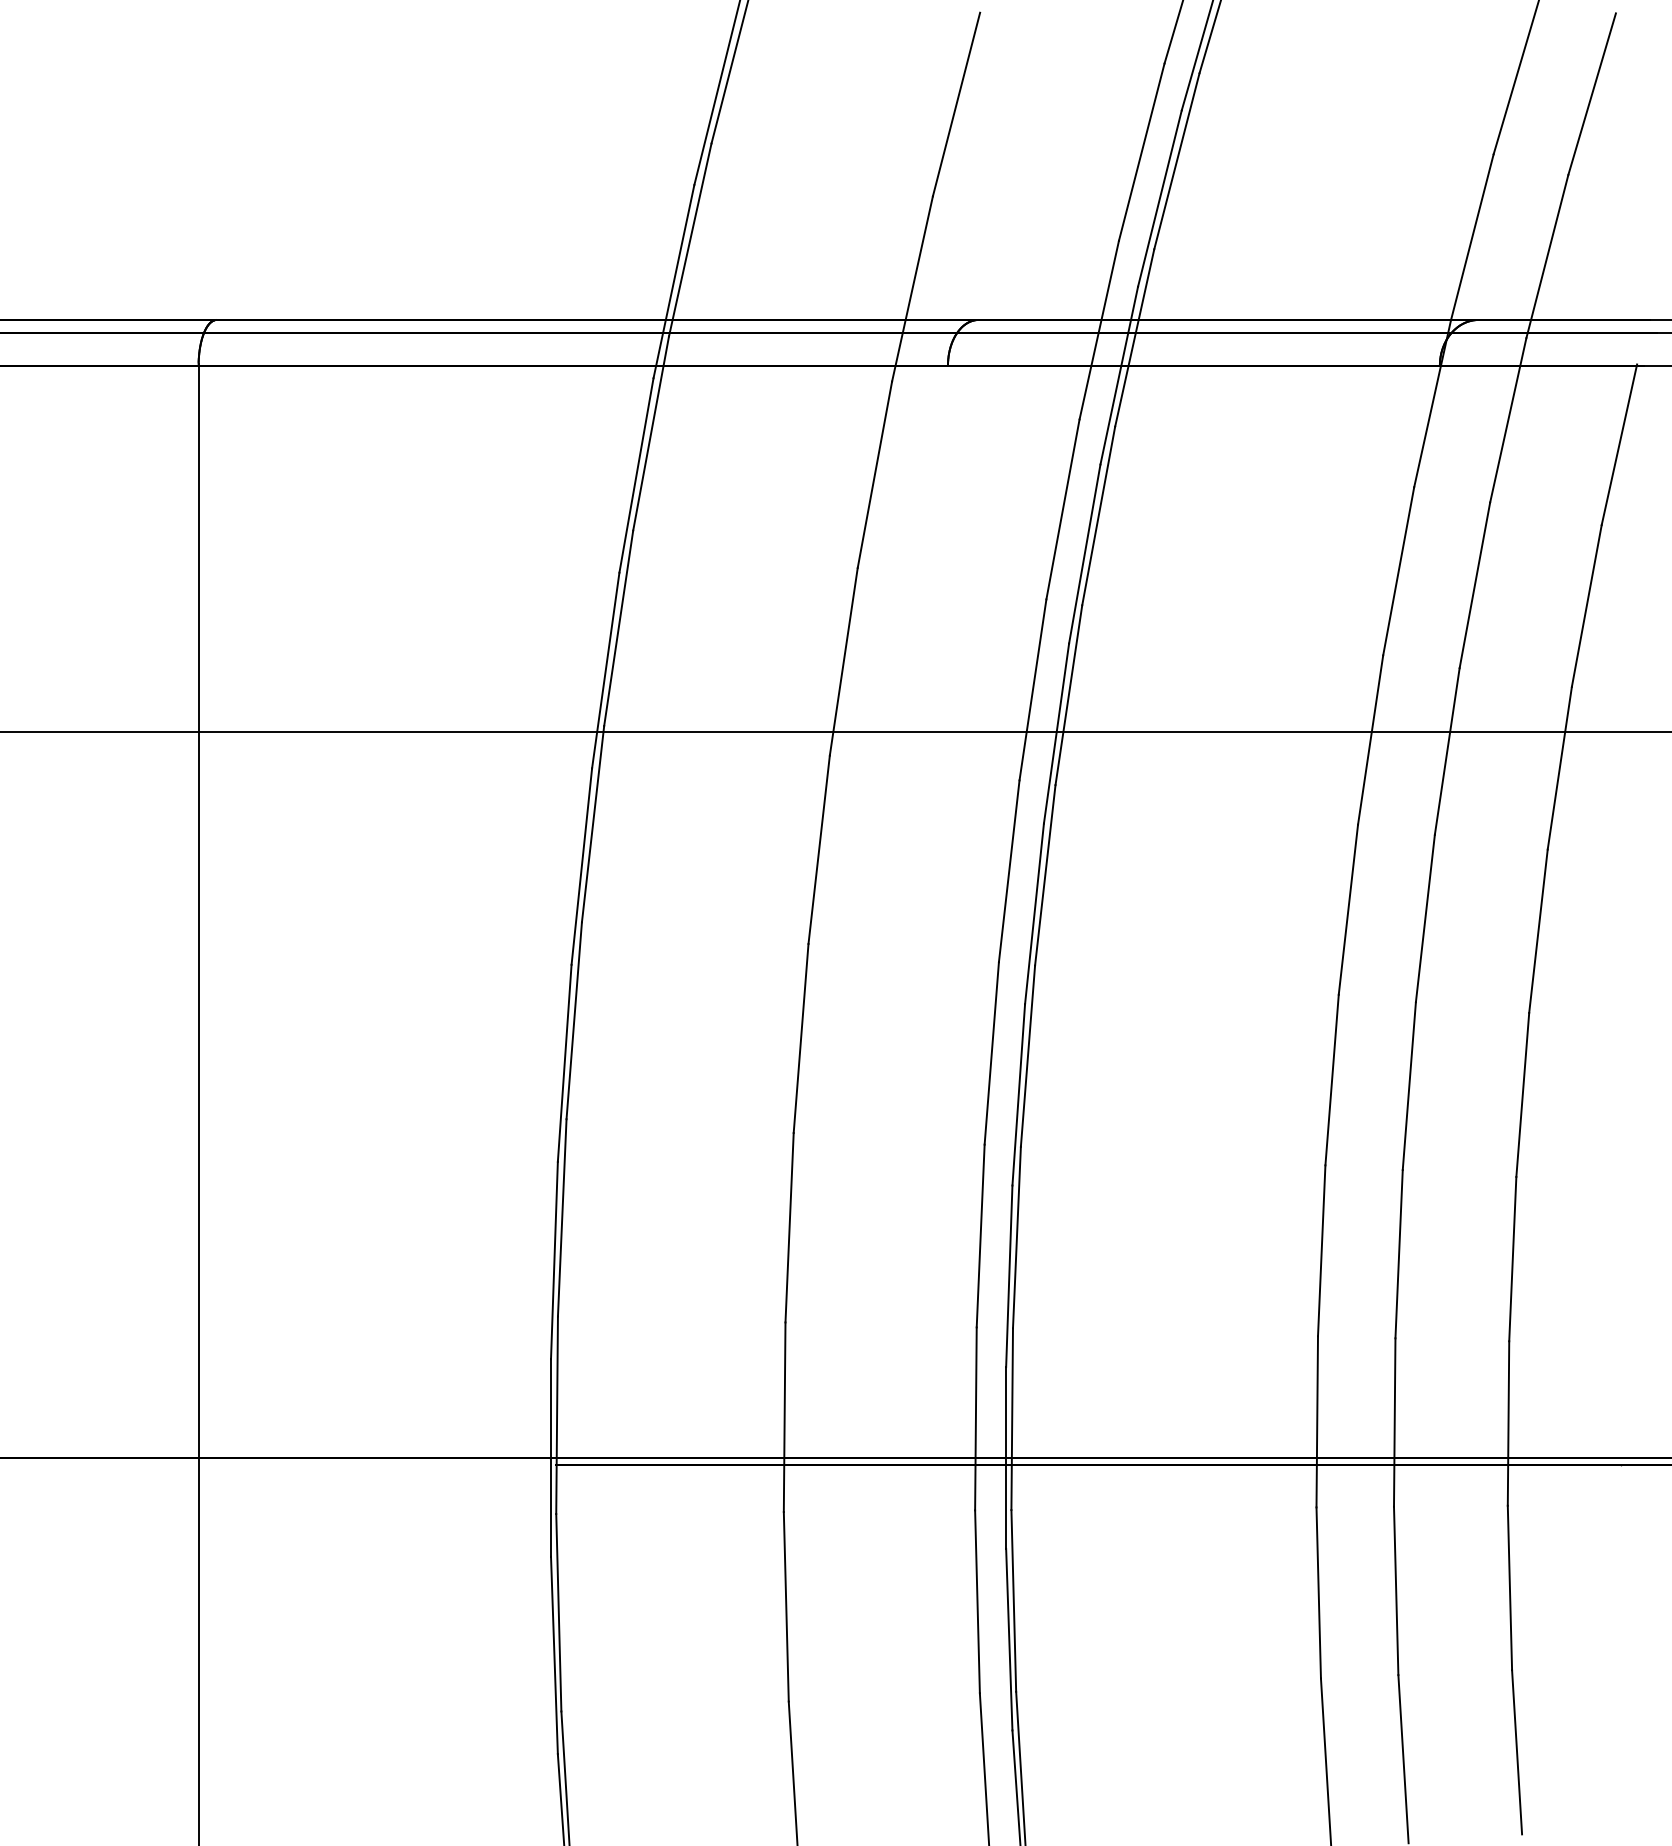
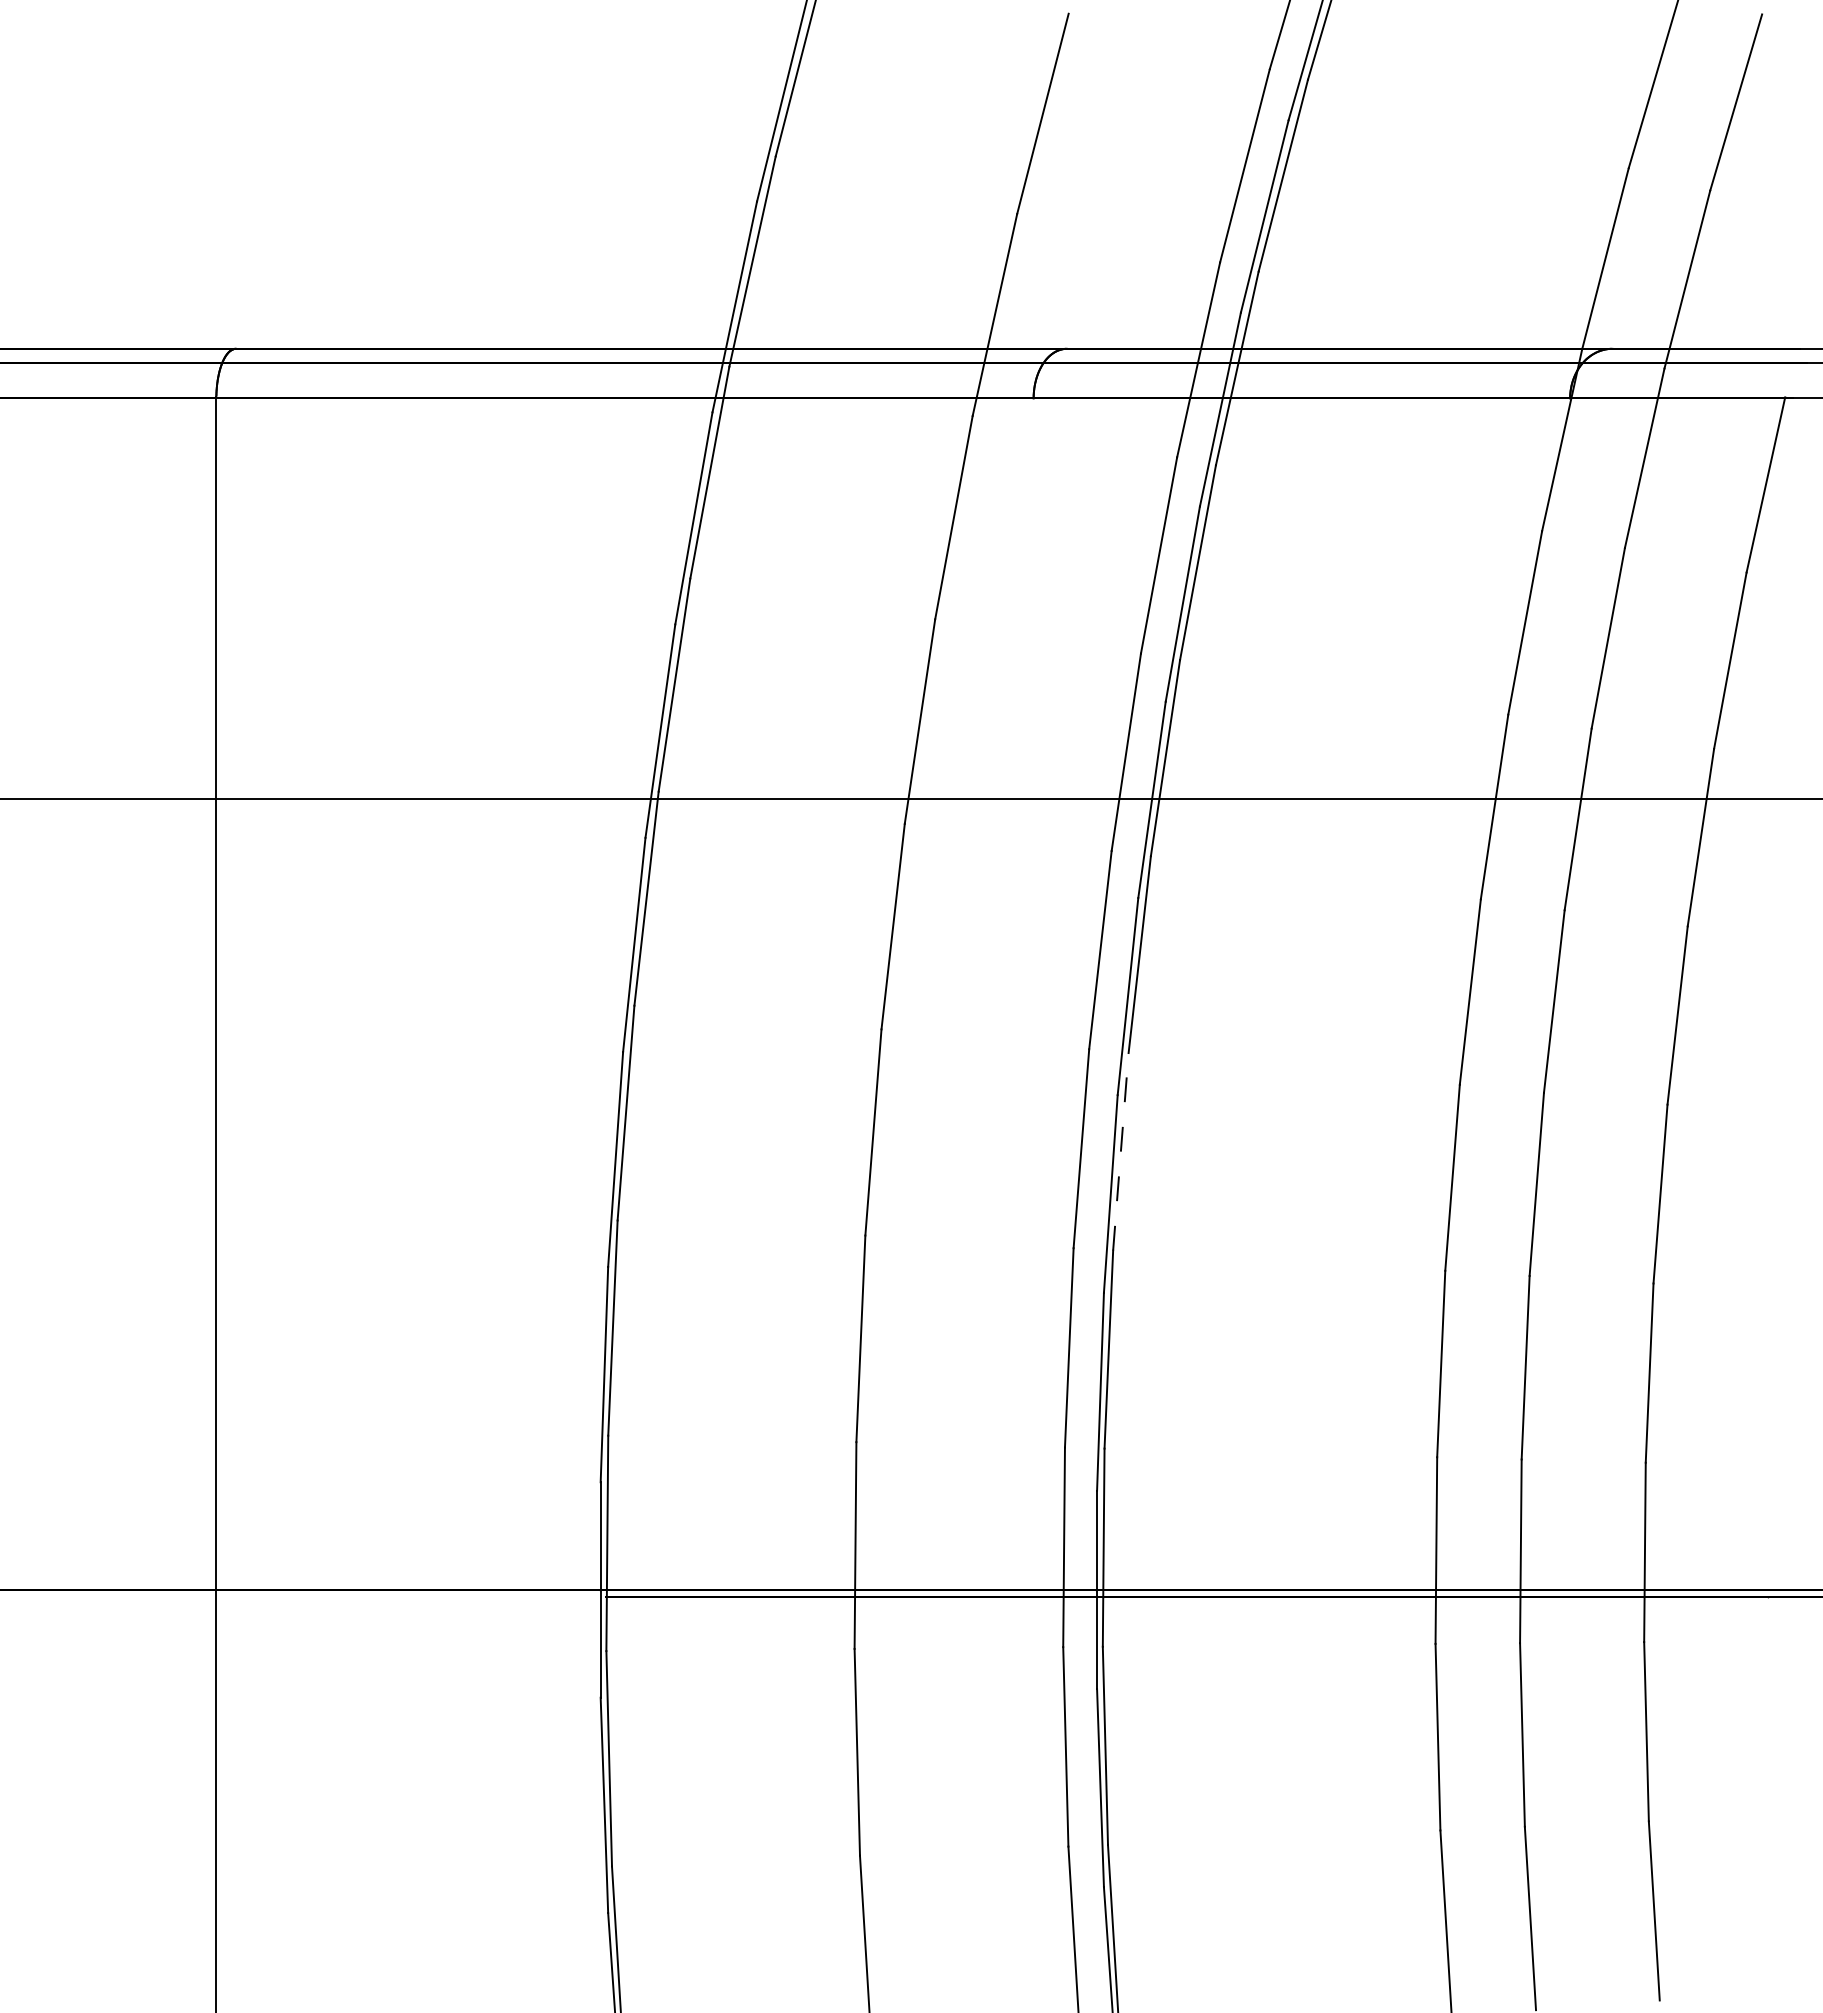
line: (1027, 1055) -> (1120, 1151), solid -> dashed

